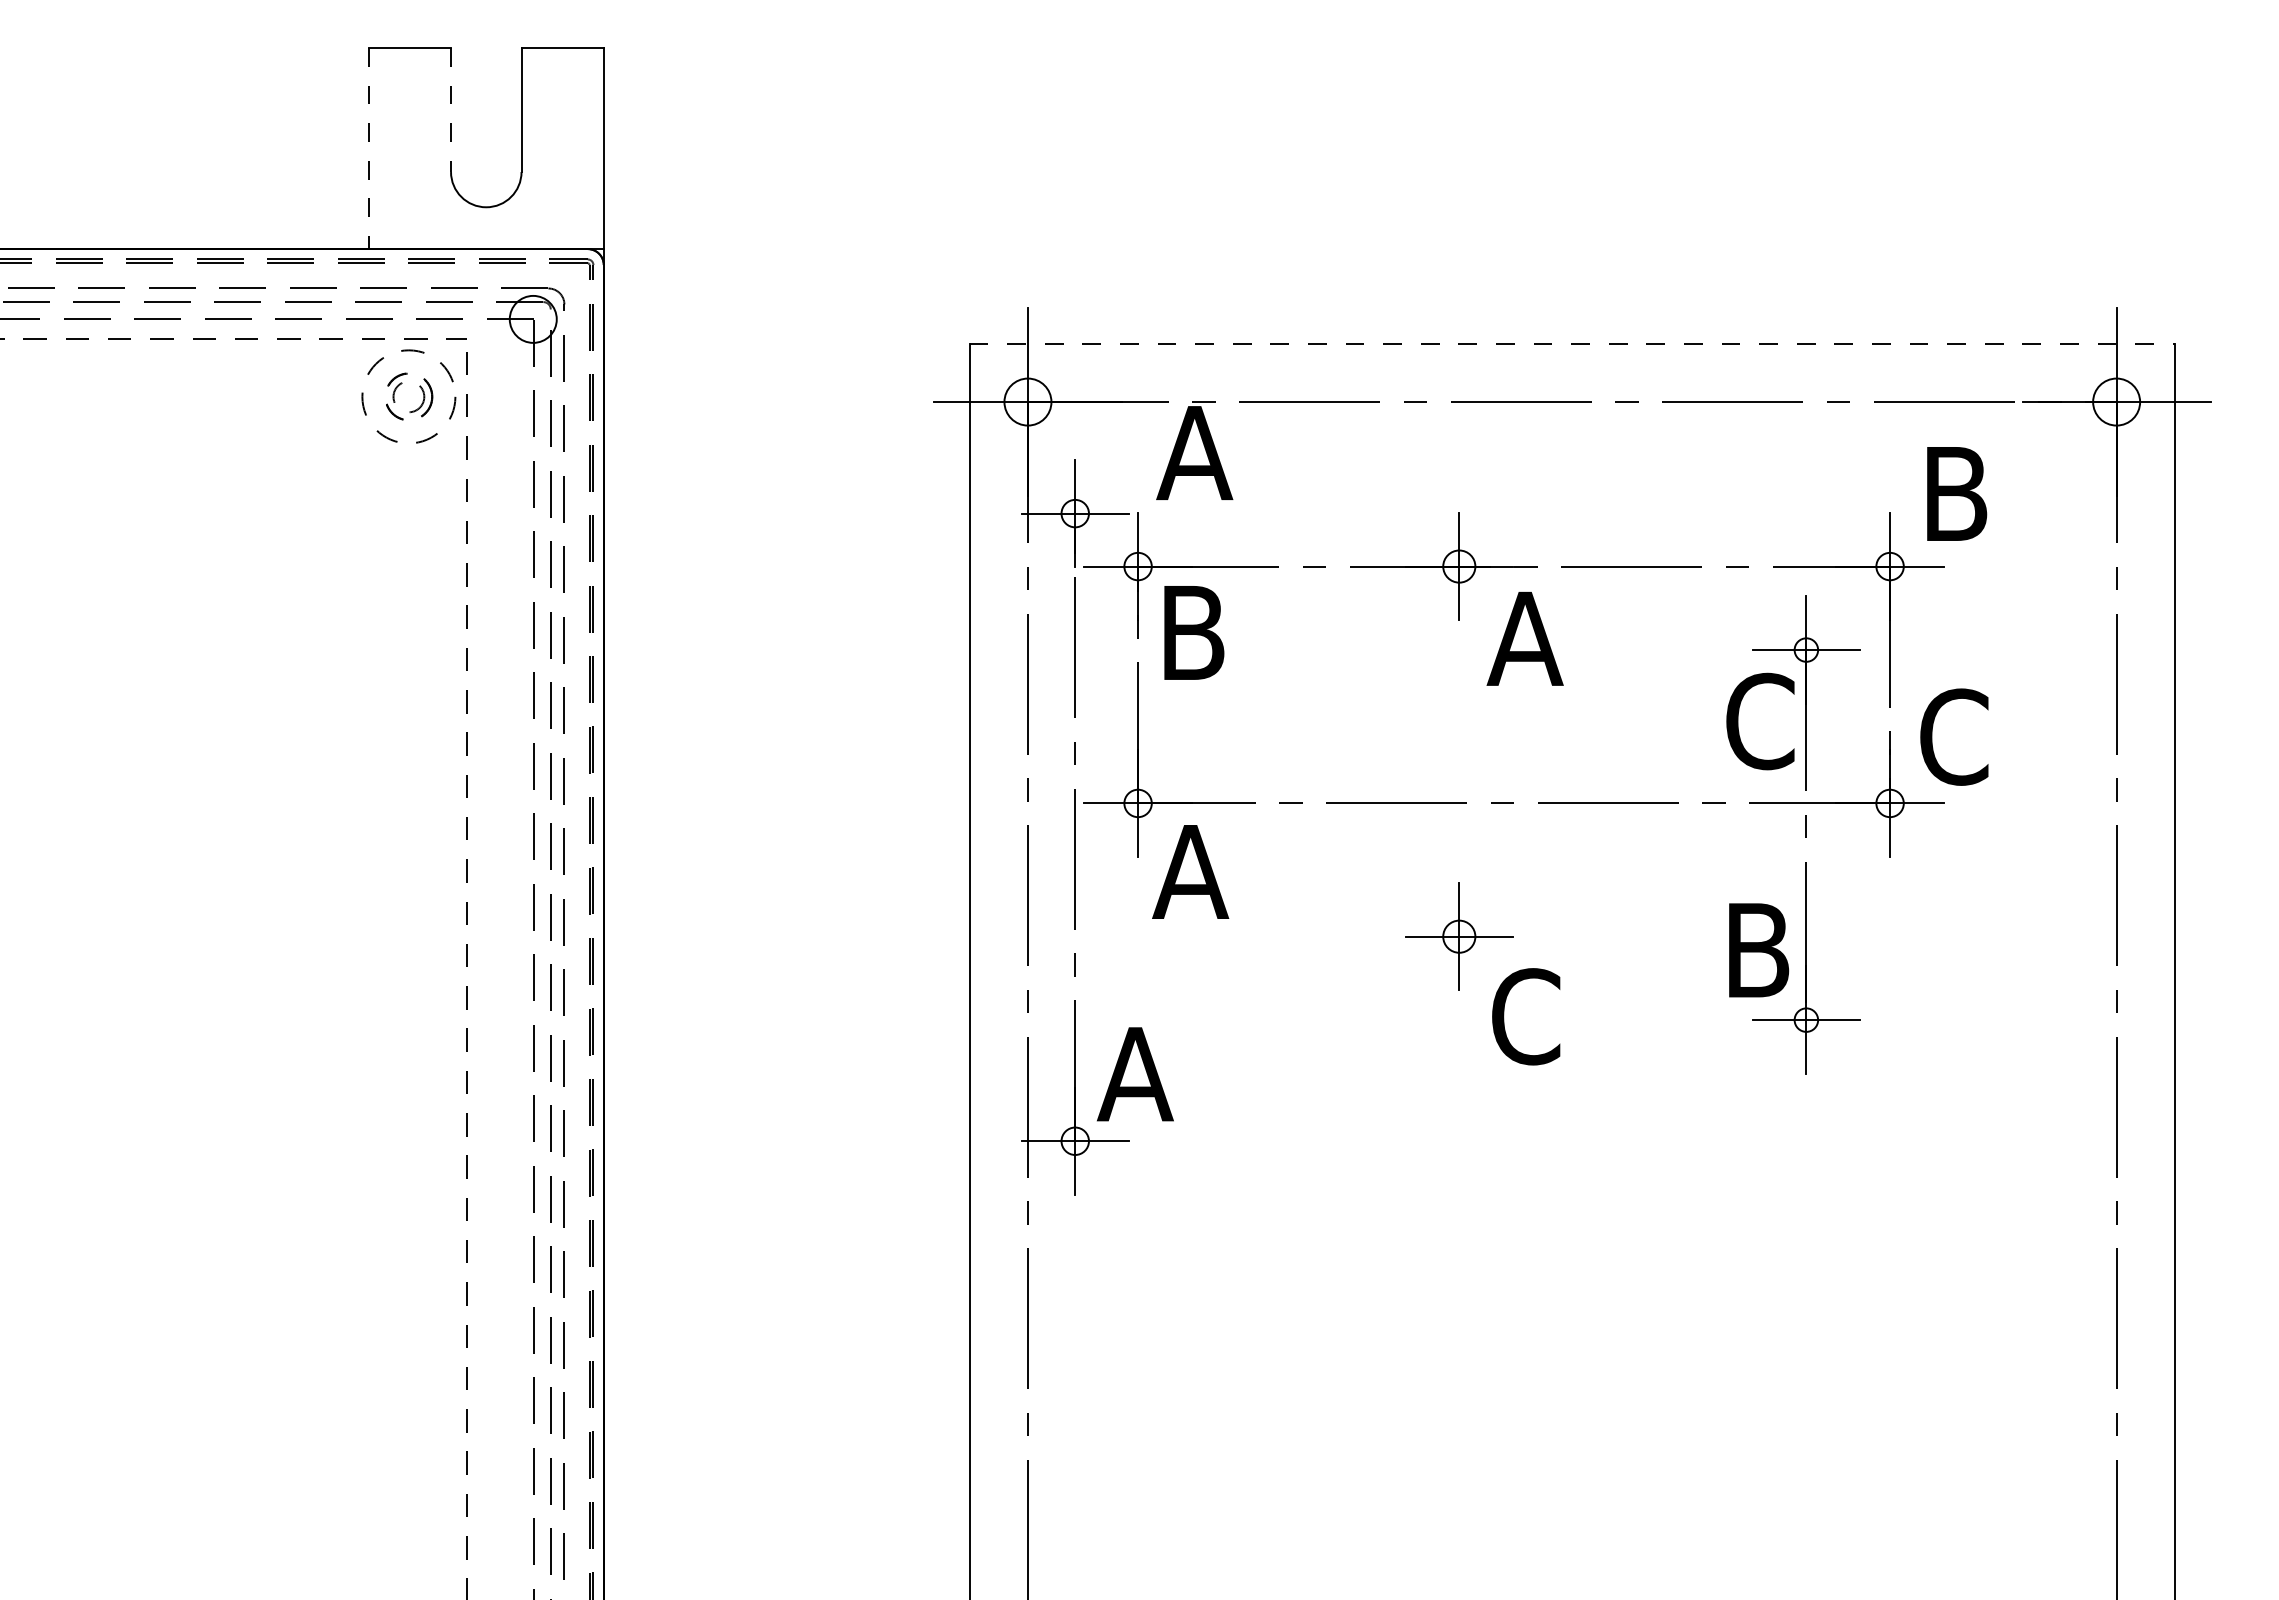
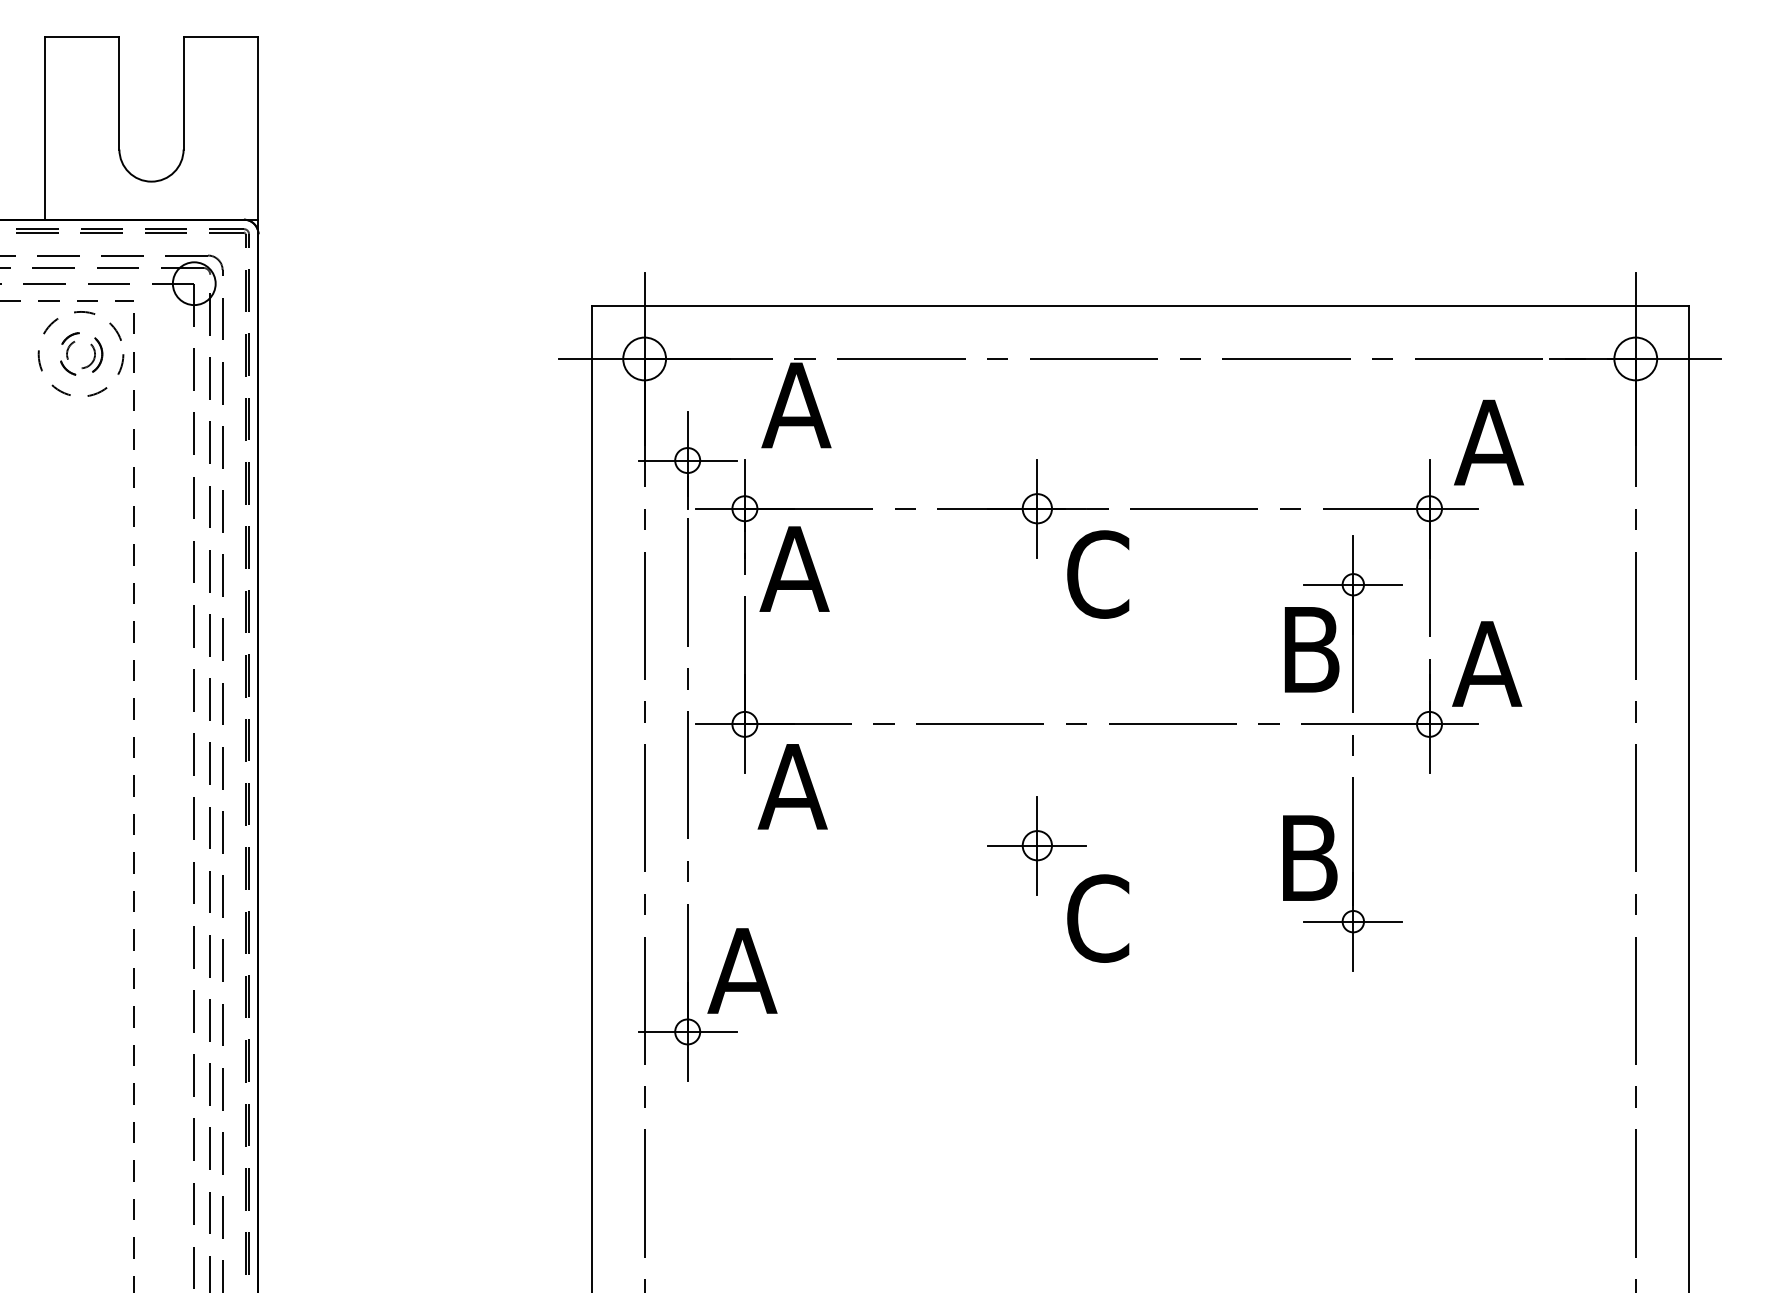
line: (451, 110) -> (119, 93), dashed -> solid
line: (368, 148) -> (44, 128), dashed -> solid
line: (1572, 343) -> (1140, 305), dashed -> solid
text: (1954, 493) -> (1488, 442), B -> A
text: (1192, 632) -> (794, 568), B -> A
text: (1524, 638) -> (1096, 574), A -> C
text: (1760, 721) -> (1311, 649), C -> B
text: (1952, 736) -> (1486, 663), C -> A

